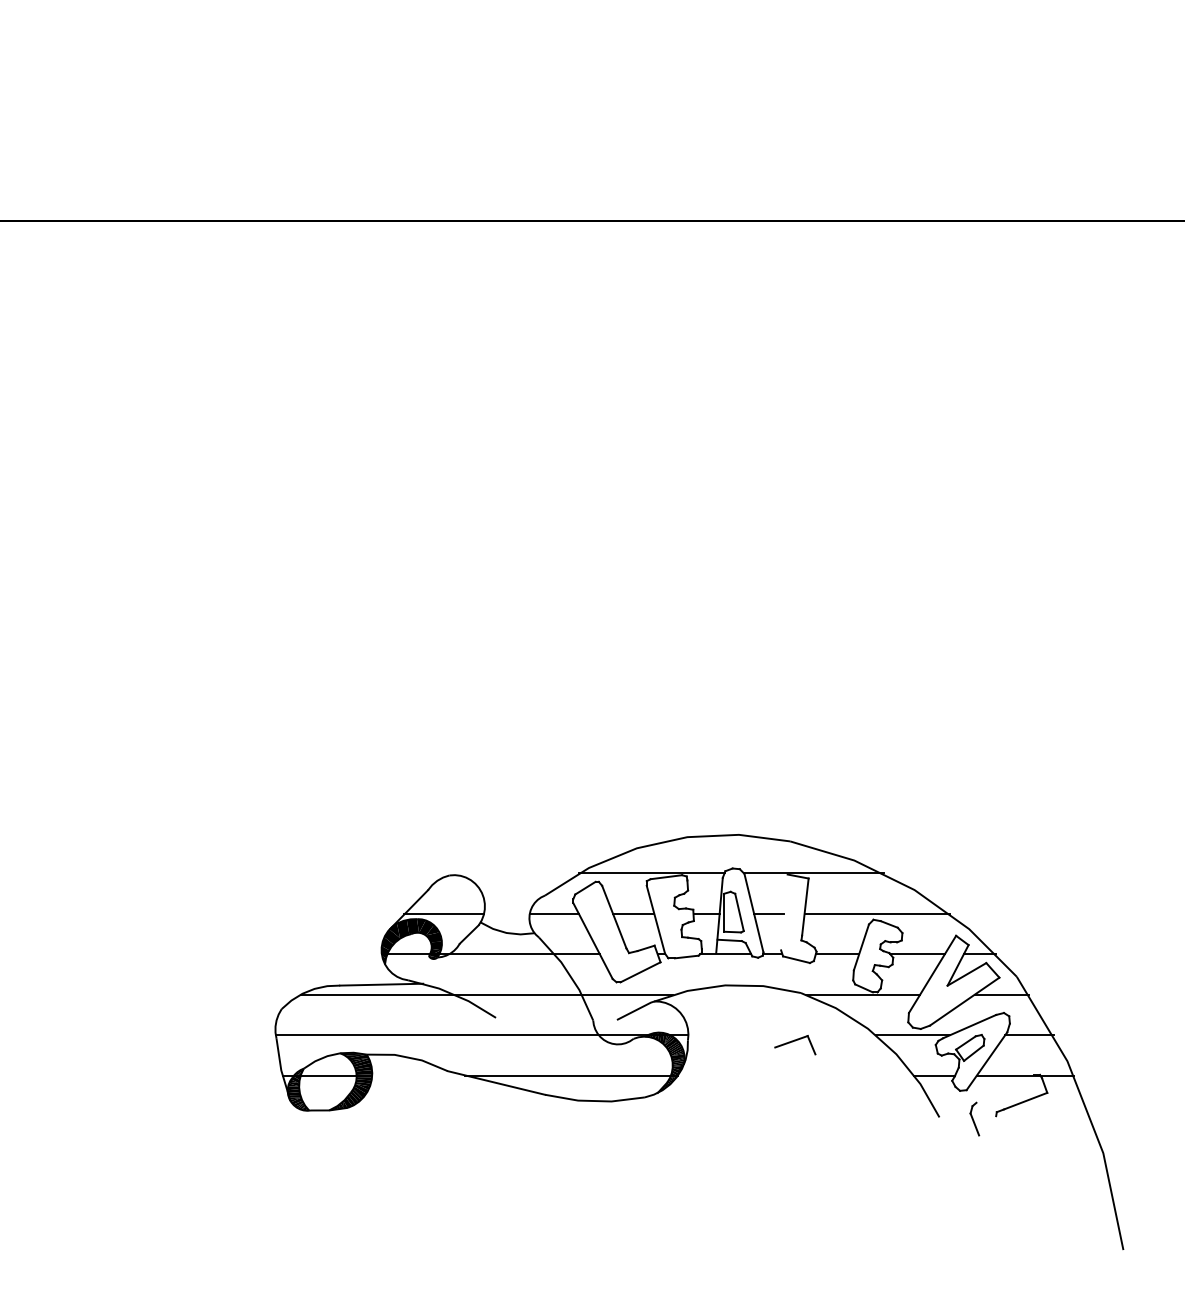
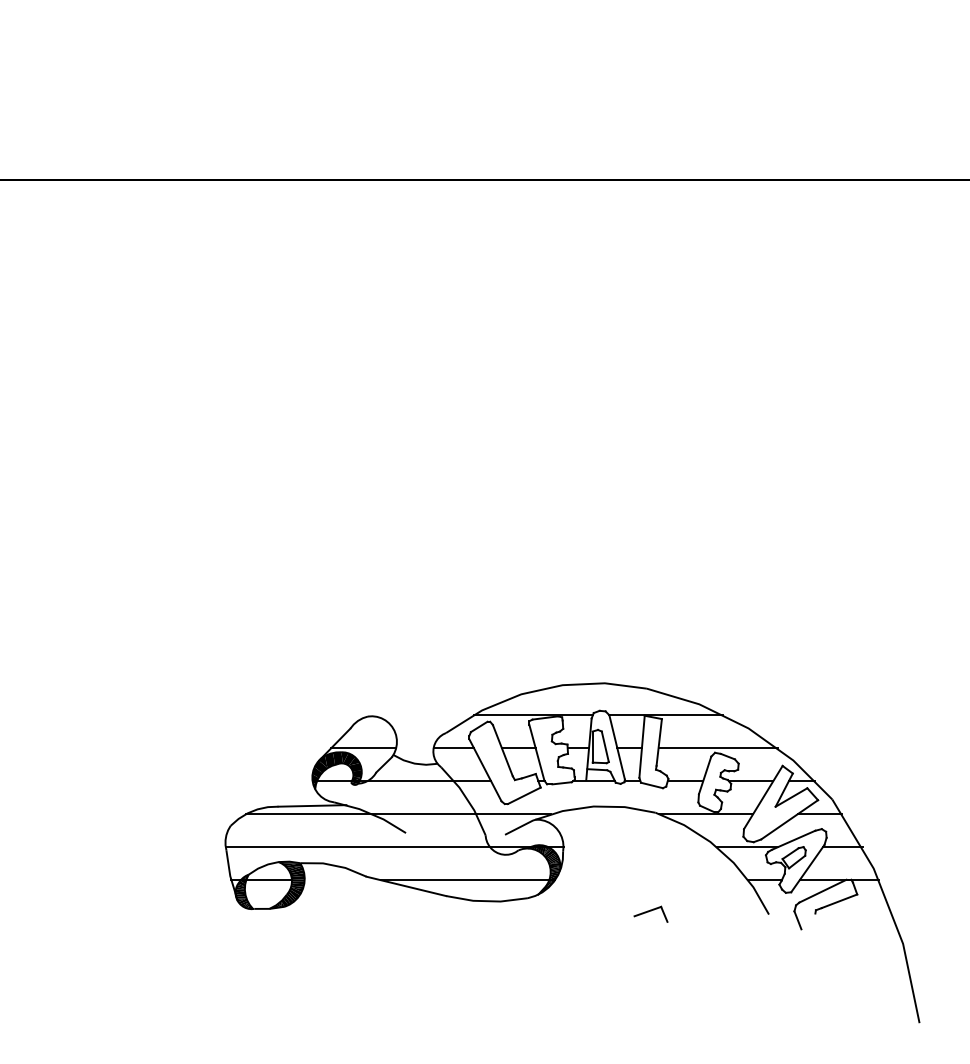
line: (784, 912) -> (642, 746), added
part: (795, 1045) -> (651, 914), moved
line: (1005, 1088) -> (823, 890), added

